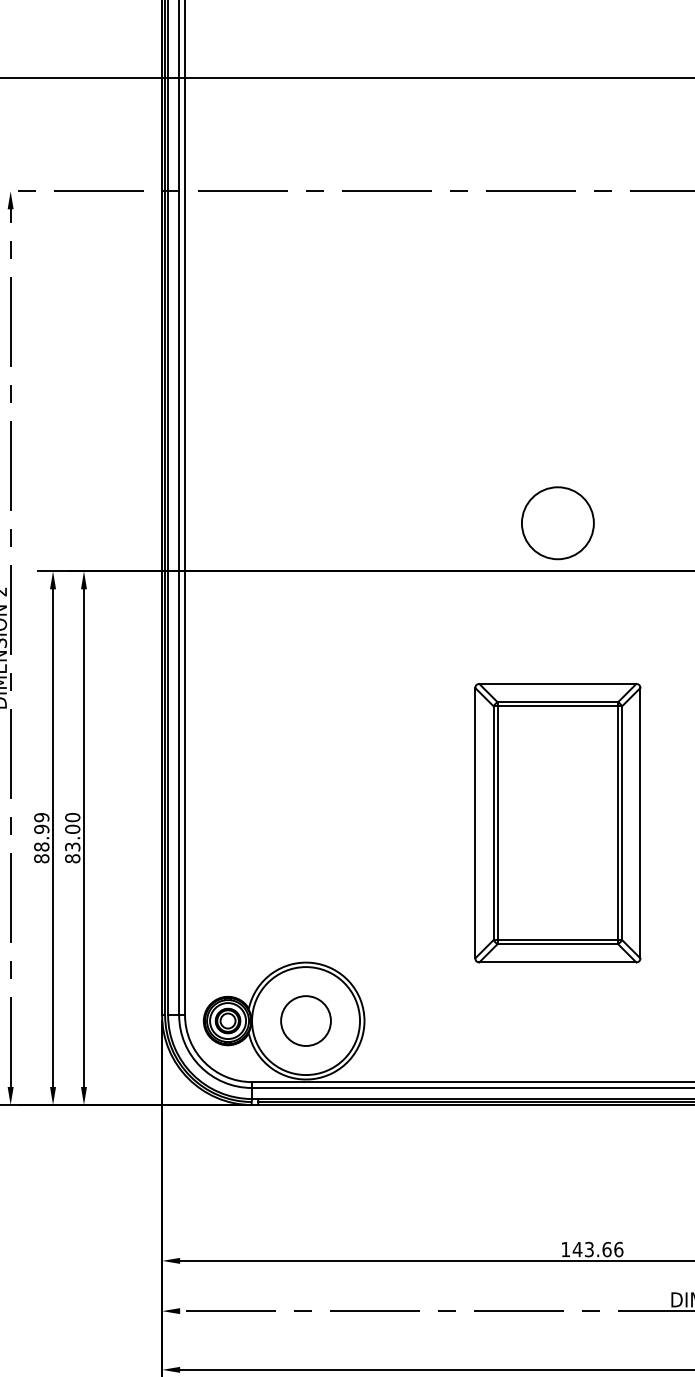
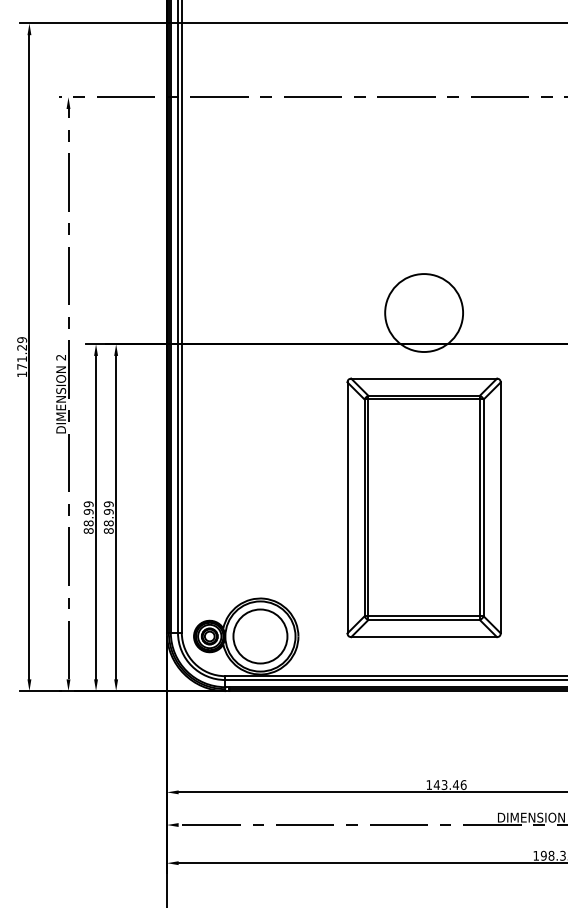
circle: (558, 524) -> (424, 313), size x1.67
part: (556, 822) -> (423, 507), size x1.43
text: (72, 831) -> (108, 513), 83.00 -> 88.99
circle: (306, 1021) -> (260, 636), size x1.67
text: (606, 1248) -> (455, 784), 143.66 -> 143.46

